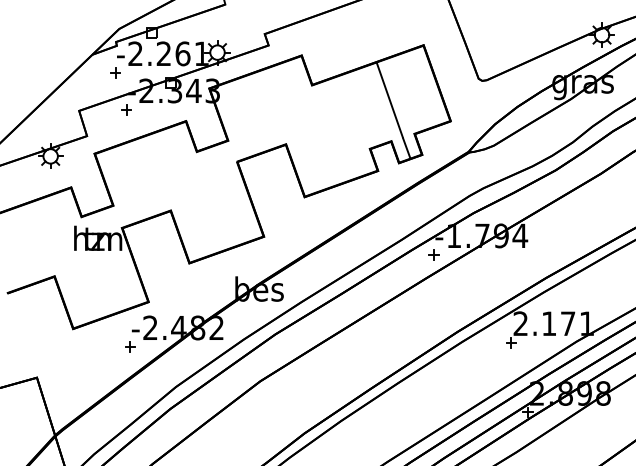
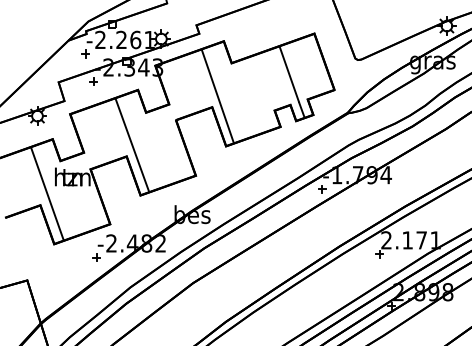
line: (293, 128) -> (217, 95), added
line: (178, 194) -> (132, 144), added
line: (64, 260) -> (47, 193), added

